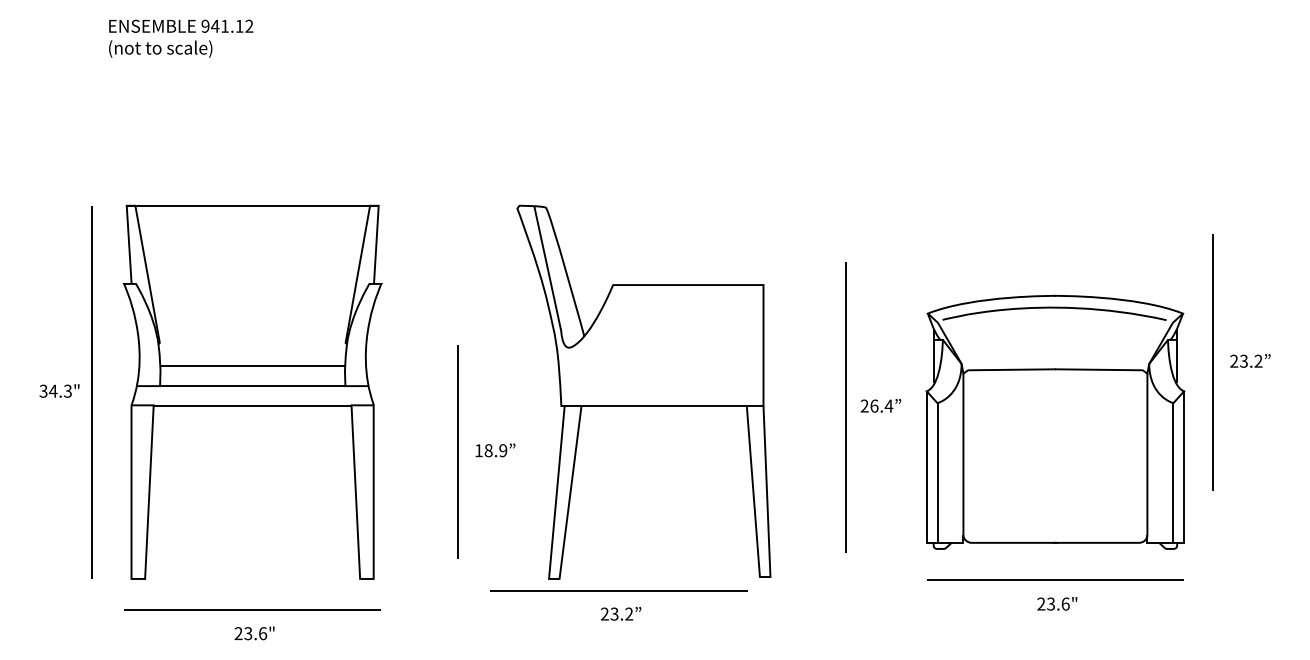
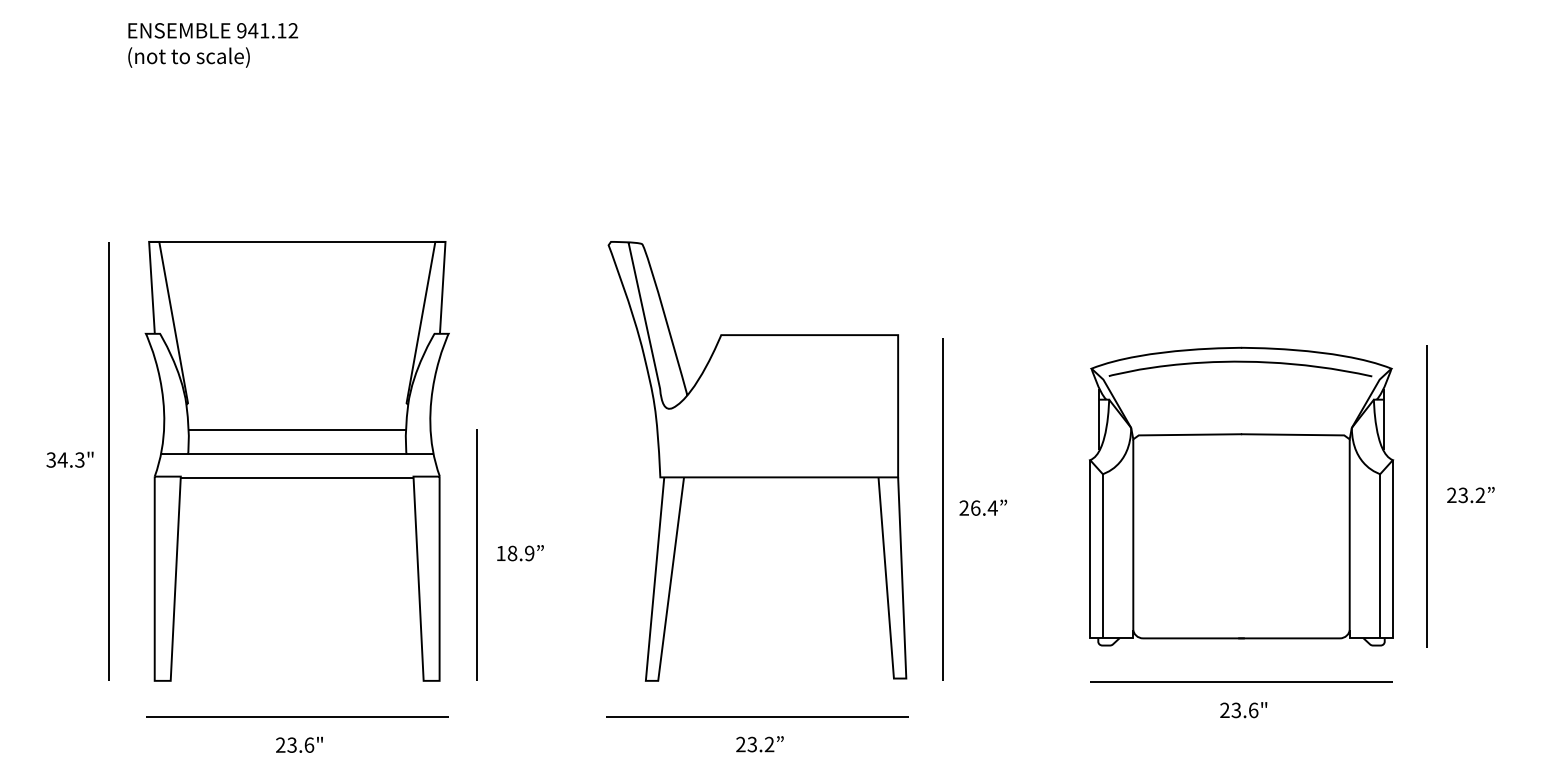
part: (1241, 362) -> (1460, 496), moved
part: (873, 407) -> (974, 509), moved
part: (486, 451) -> (509, 554), moved
part: (618, 605) -> (756, 734), moved

